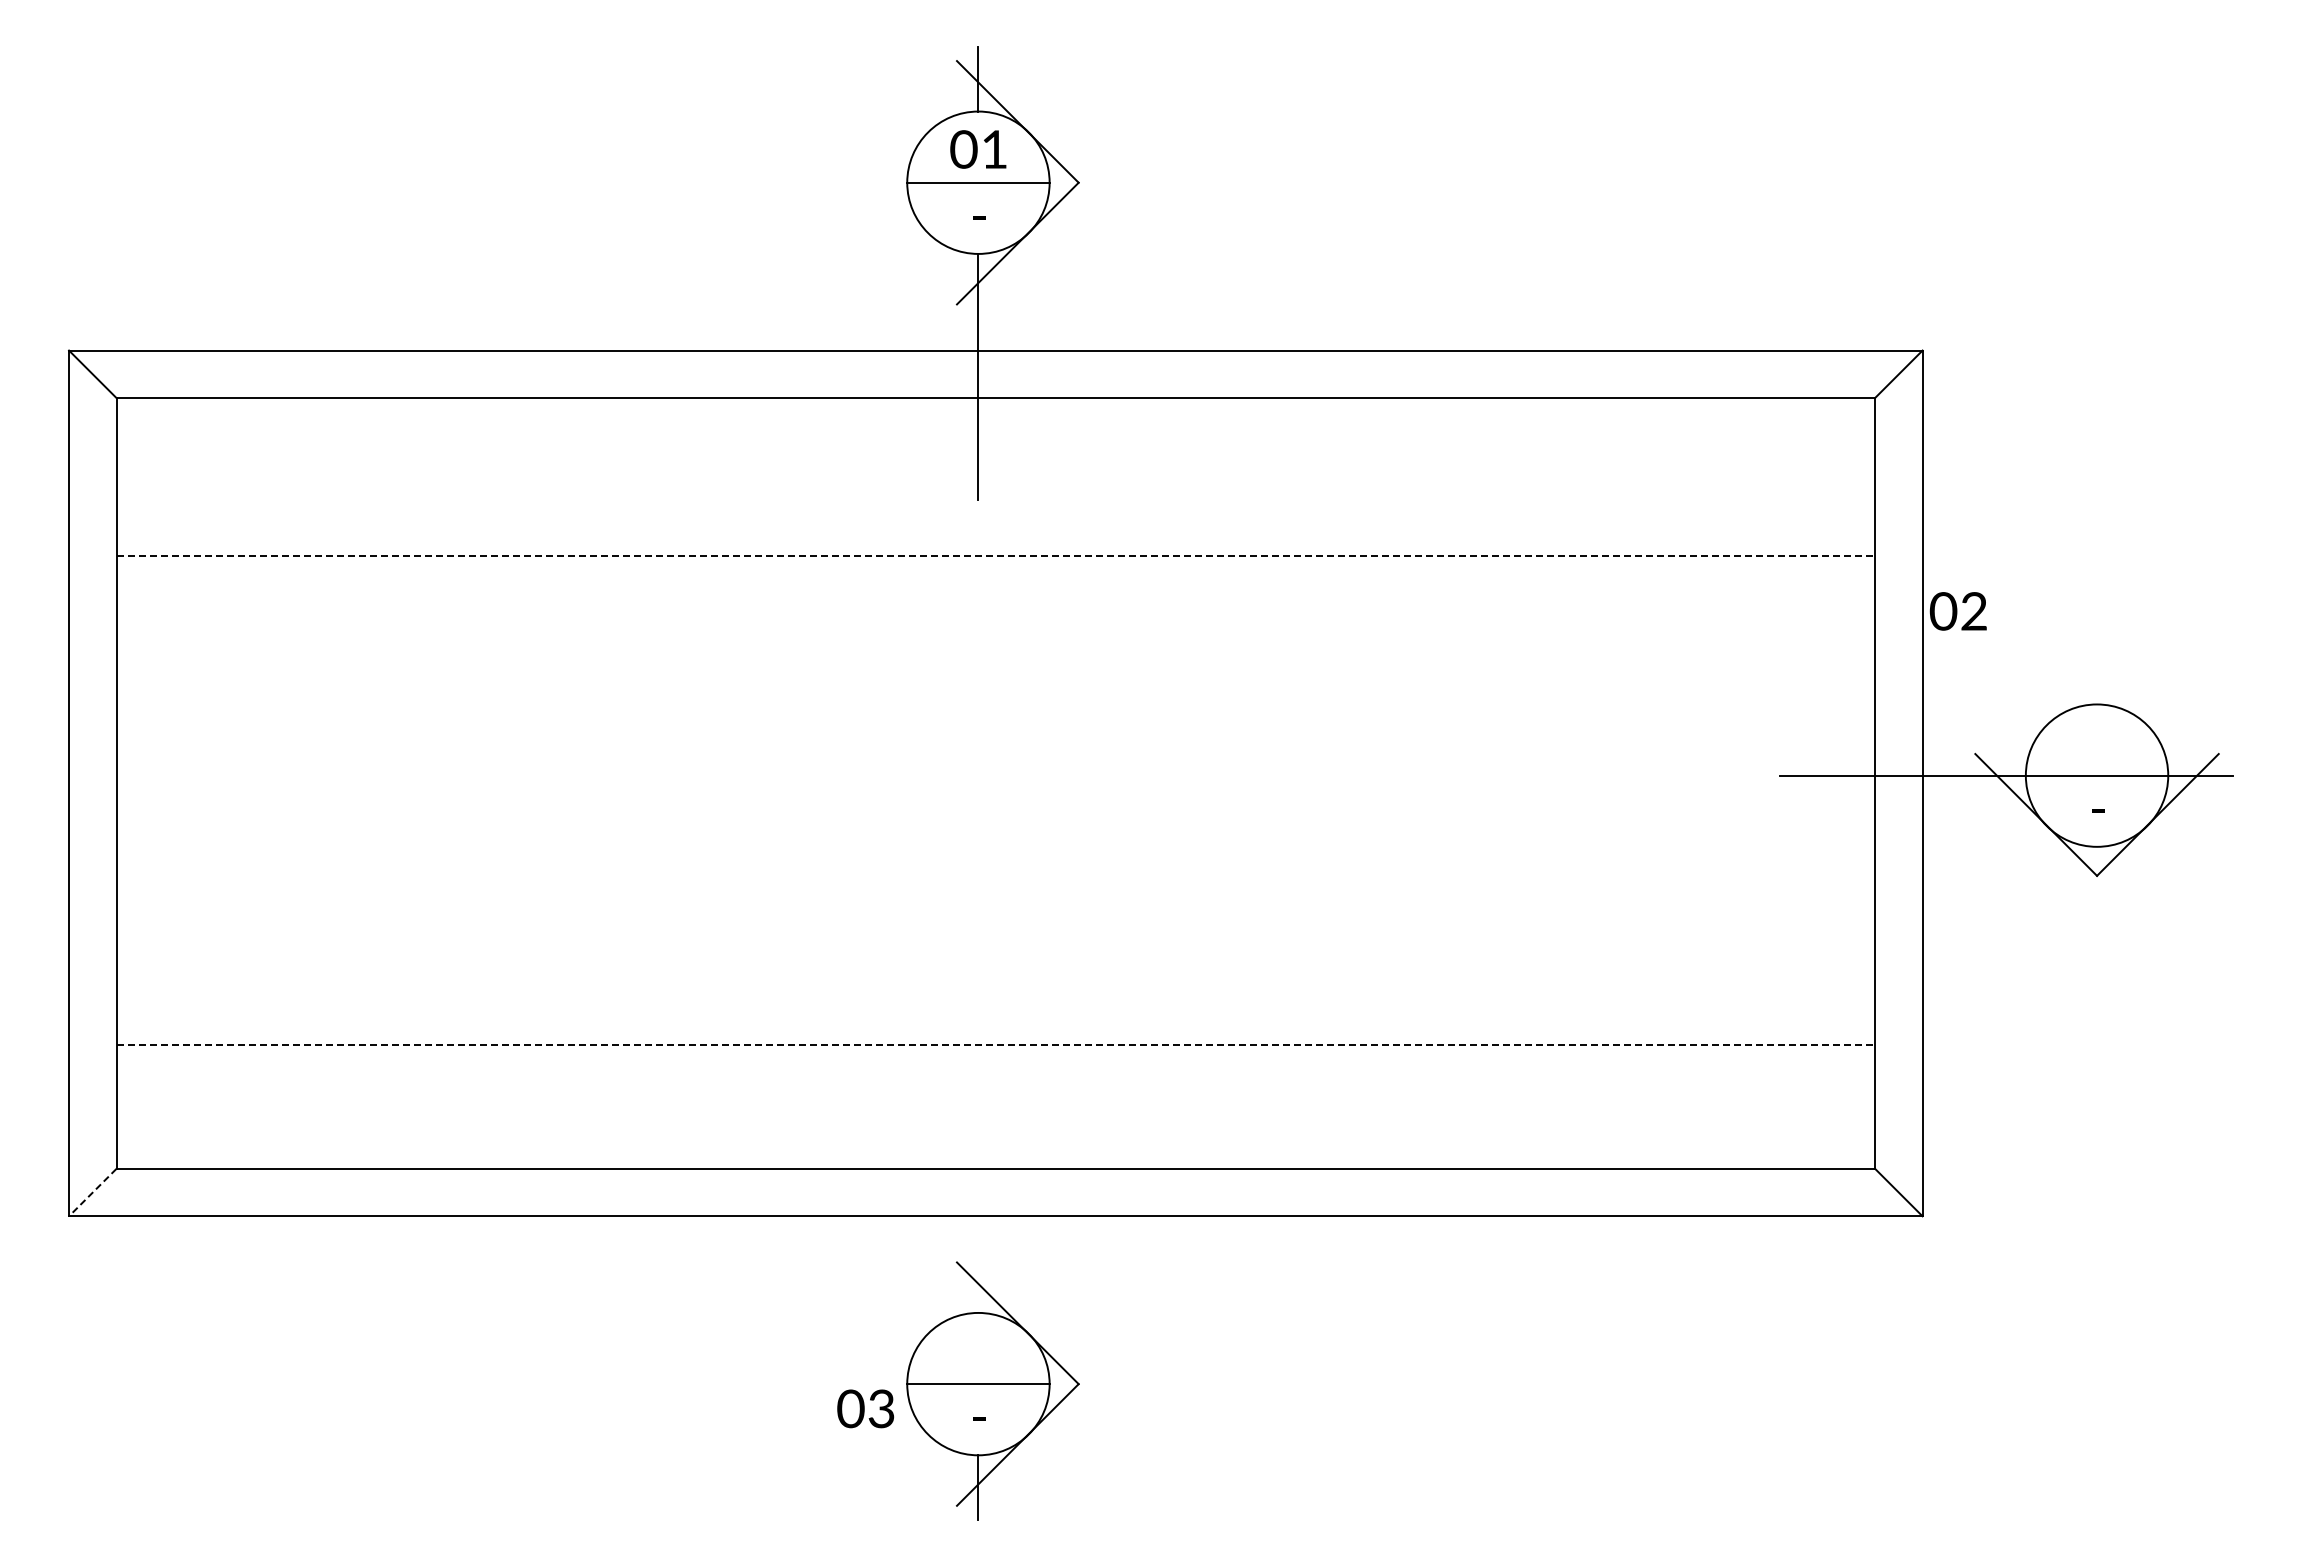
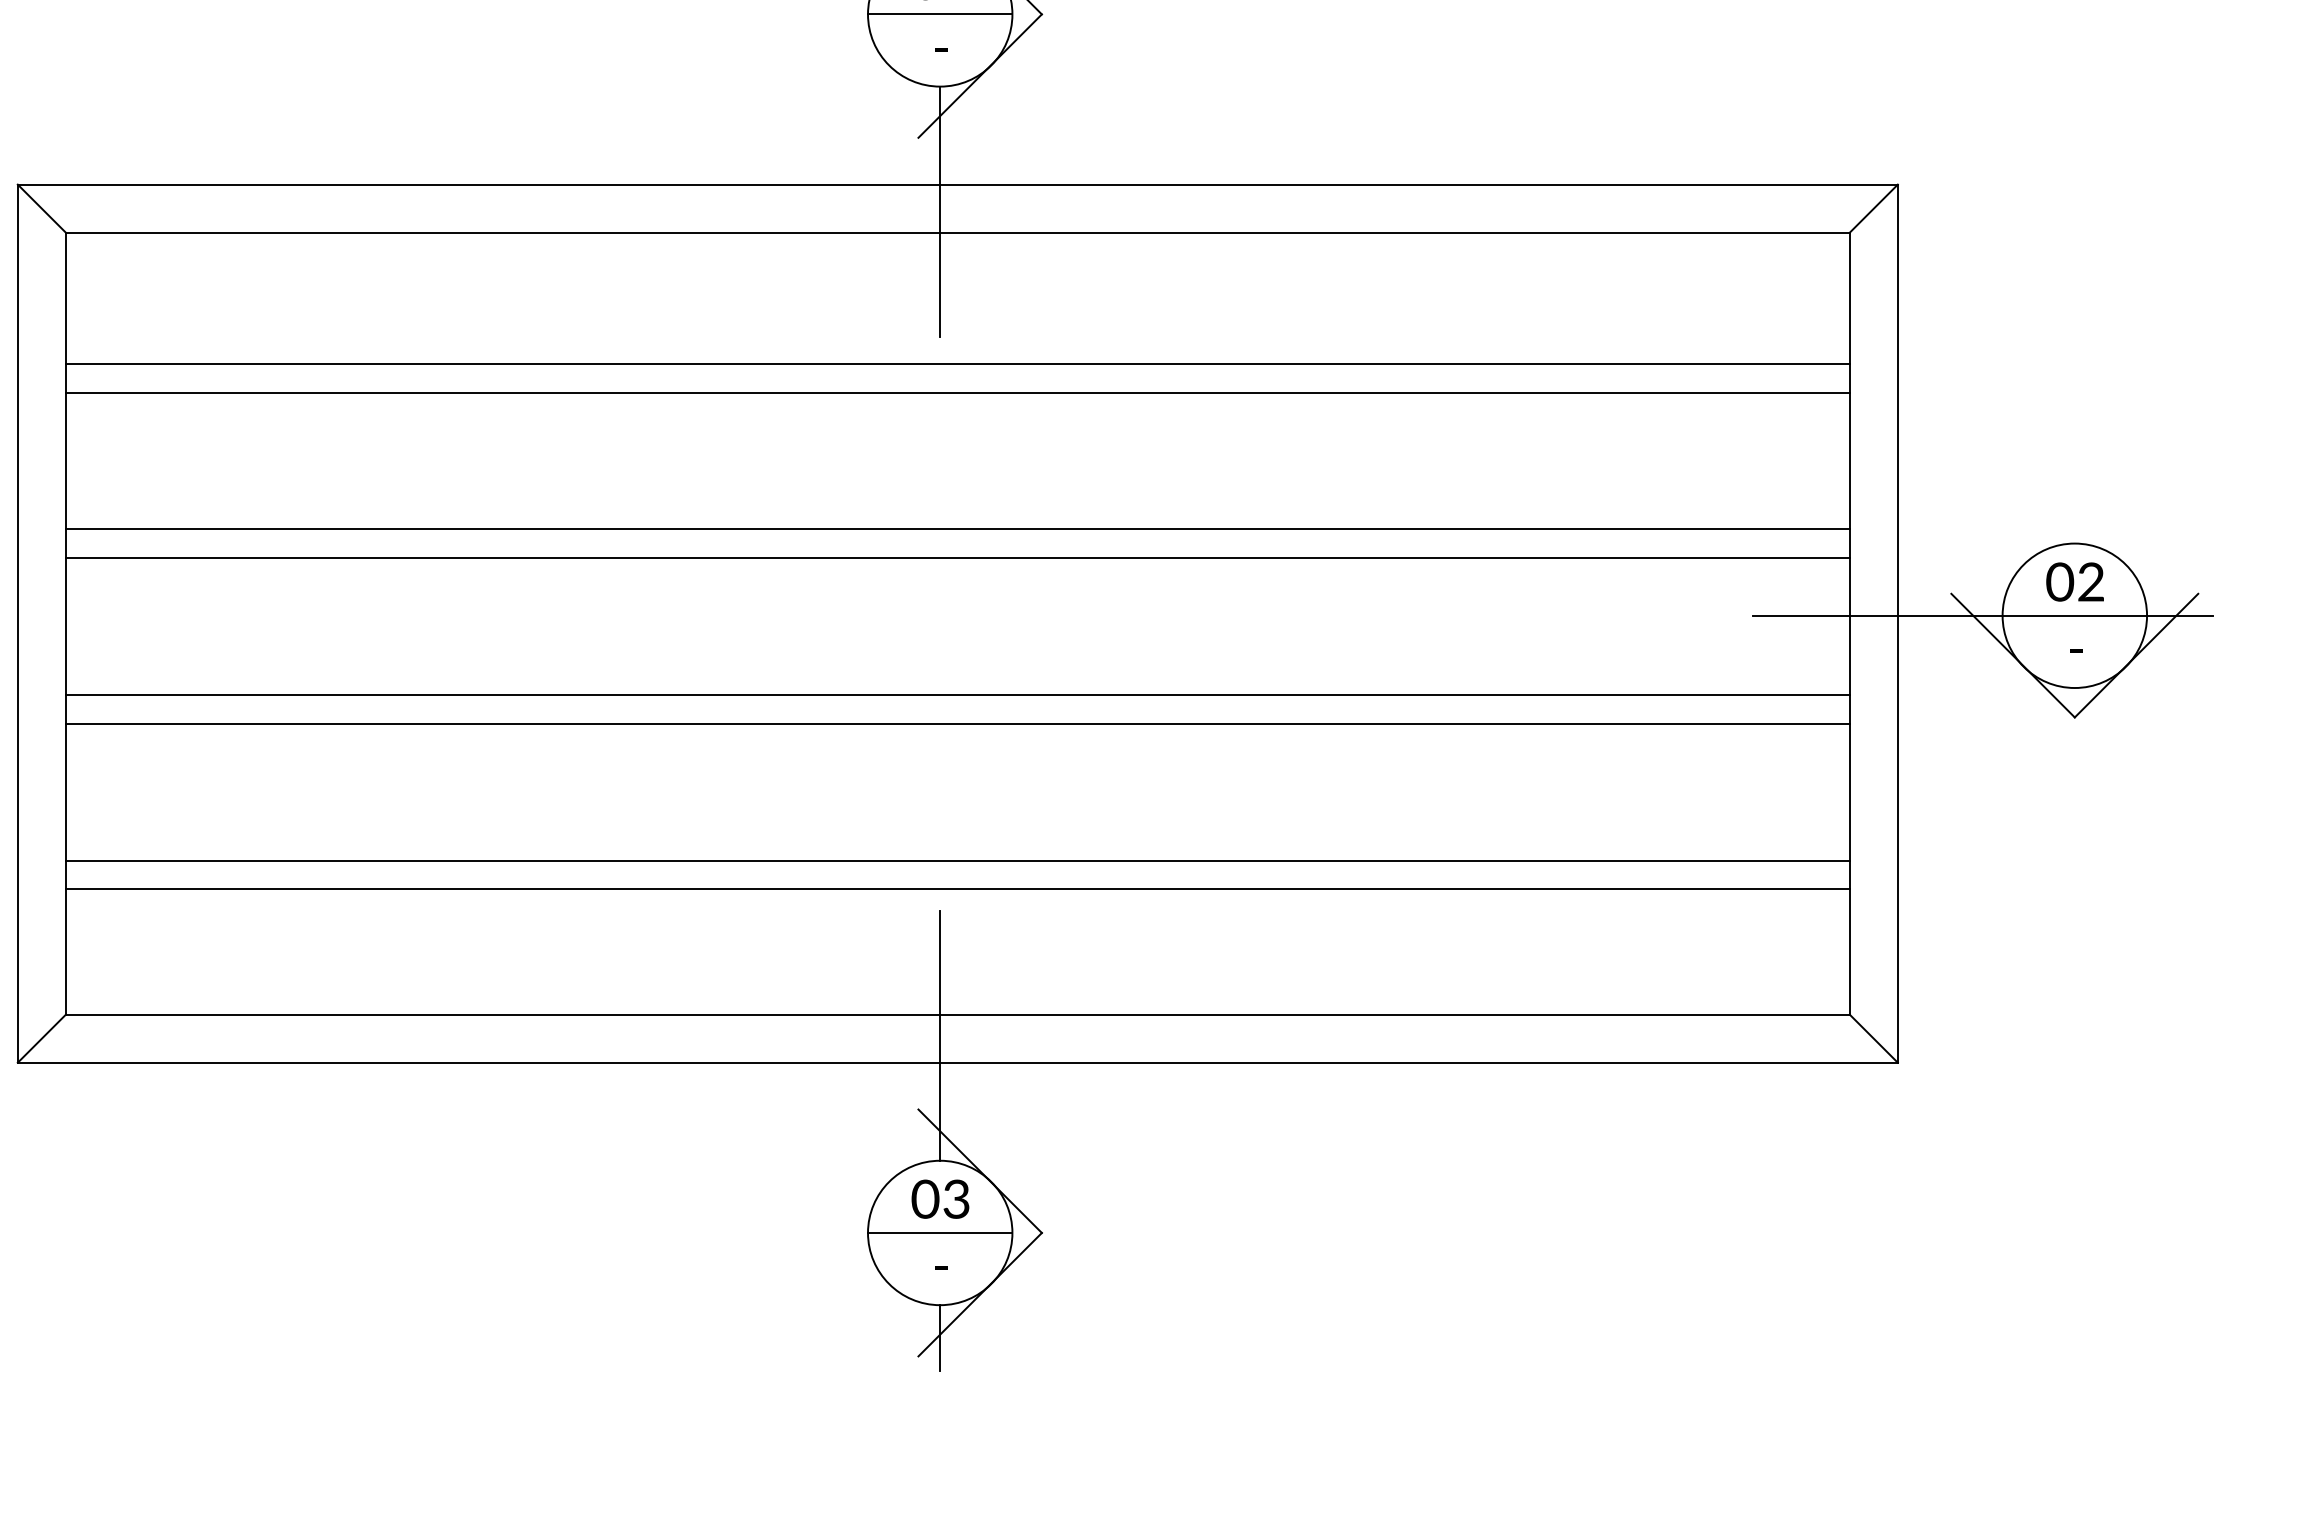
line: (995, 527) -> (957, 364), added
line: (996, 555) -> (958, 392), dashed -> solid
text: (1957, 611) -> (2074, 582), moved
line: (995, 690) -> (957, 529), added
line: (995, 718) -> (957, 557), added
line: (995, 853) -> (957, 694), added
line: (995, 882) -> (957, 724), added
line: (995, 1016) -> (957, 860), added
line: (996, 1045) -> (958, 889), dashed -> solid
line: (978, 1189) -> (940, 1035), added
line: (92, 1192) -> (41, 1038), dashed -> solid
text: (865, 1408) -> (940, 1198), moved

